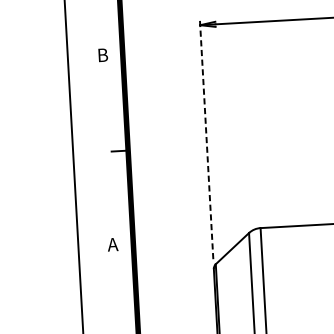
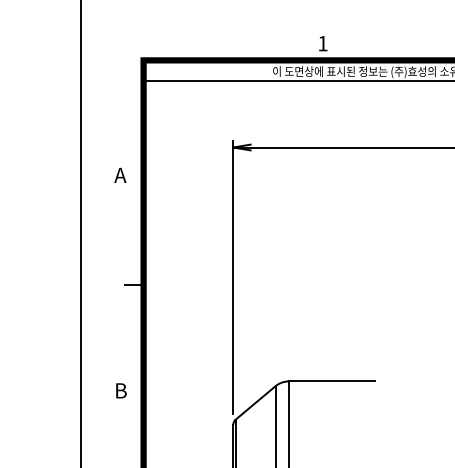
text: (102, 54) -> (120, 174), B -> A
line: (206, 139) -> (233, 277), dashed -> solid
text: (112, 244) -> (120, 390), A -> B

